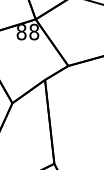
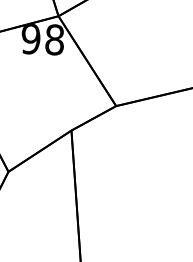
text: (21, 32) -> (30, 39), 88 -> 98

